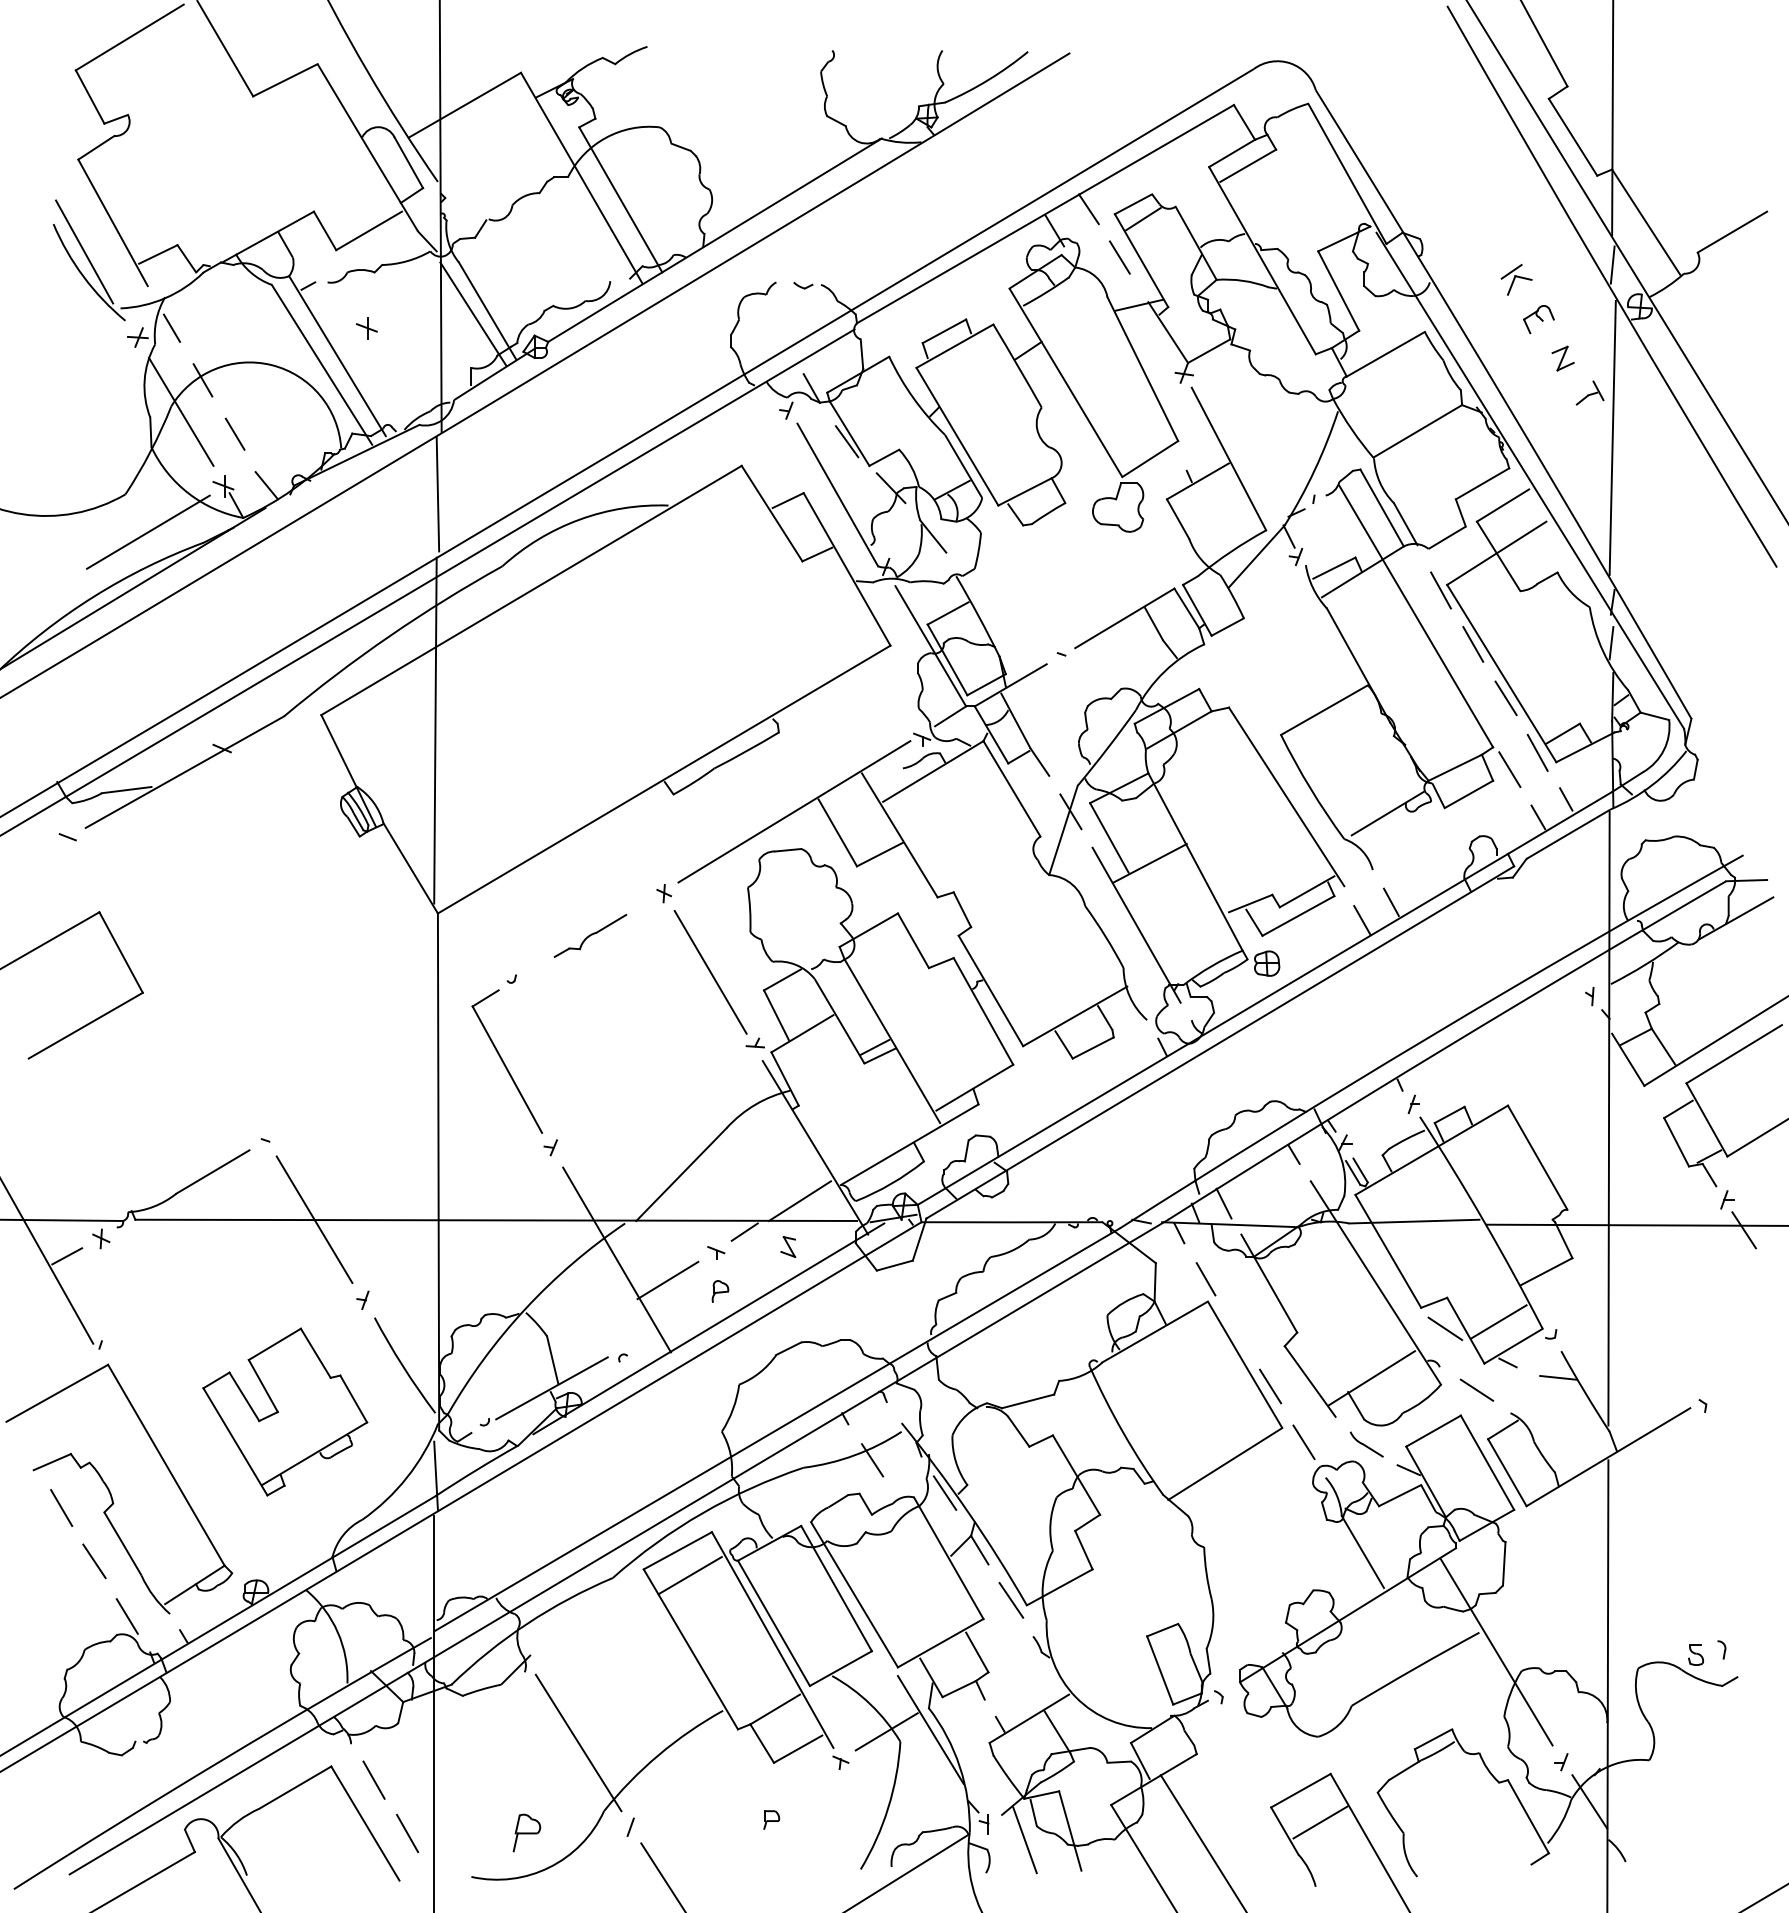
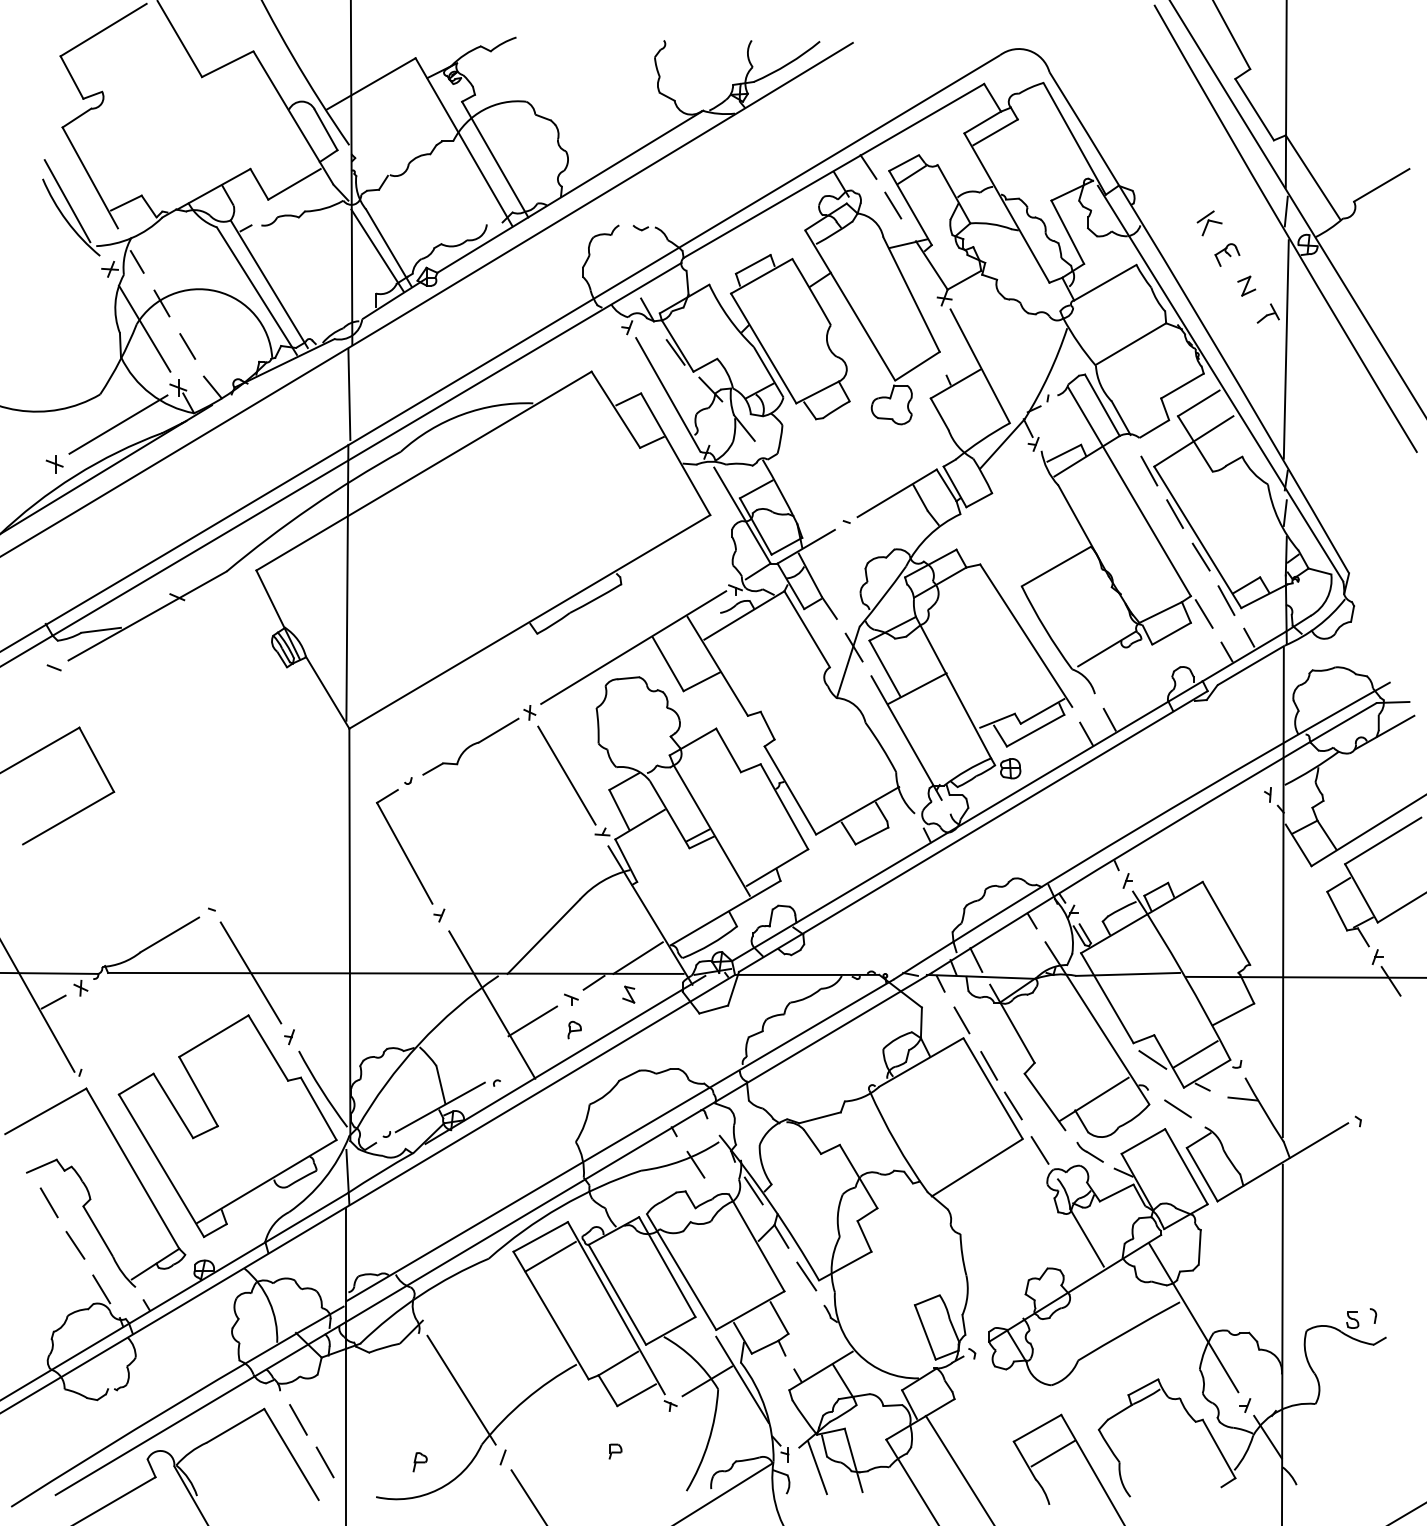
part: (366, 328) -> (54, 464), moved
part: (589, 935) -> (470, 746), size x1.67
line: (1240, 1335) -> (989, 1065), added
part: (285, 1412) -> (227, 1126), size x1.67
part: (525, 1833) -> (419, 1462), size x0.62

